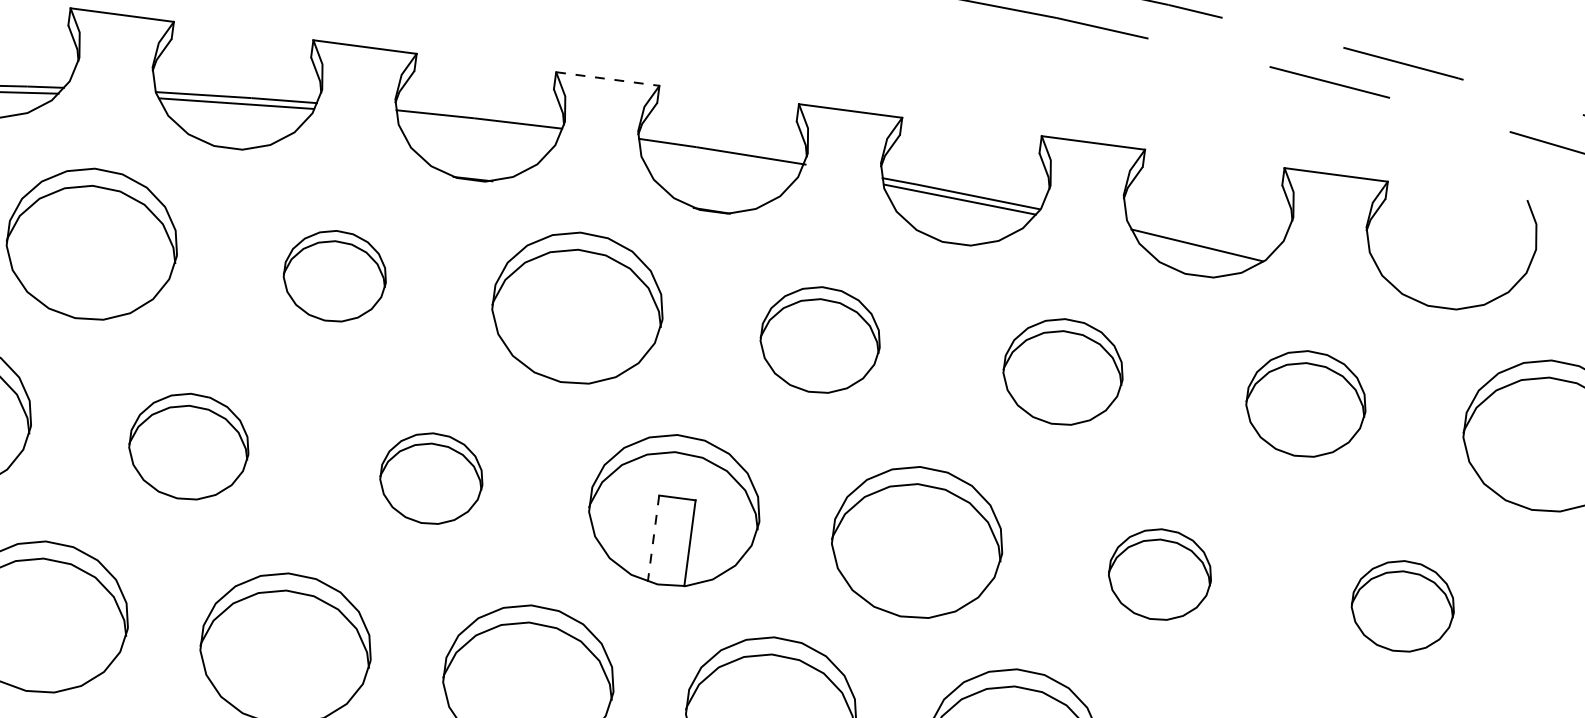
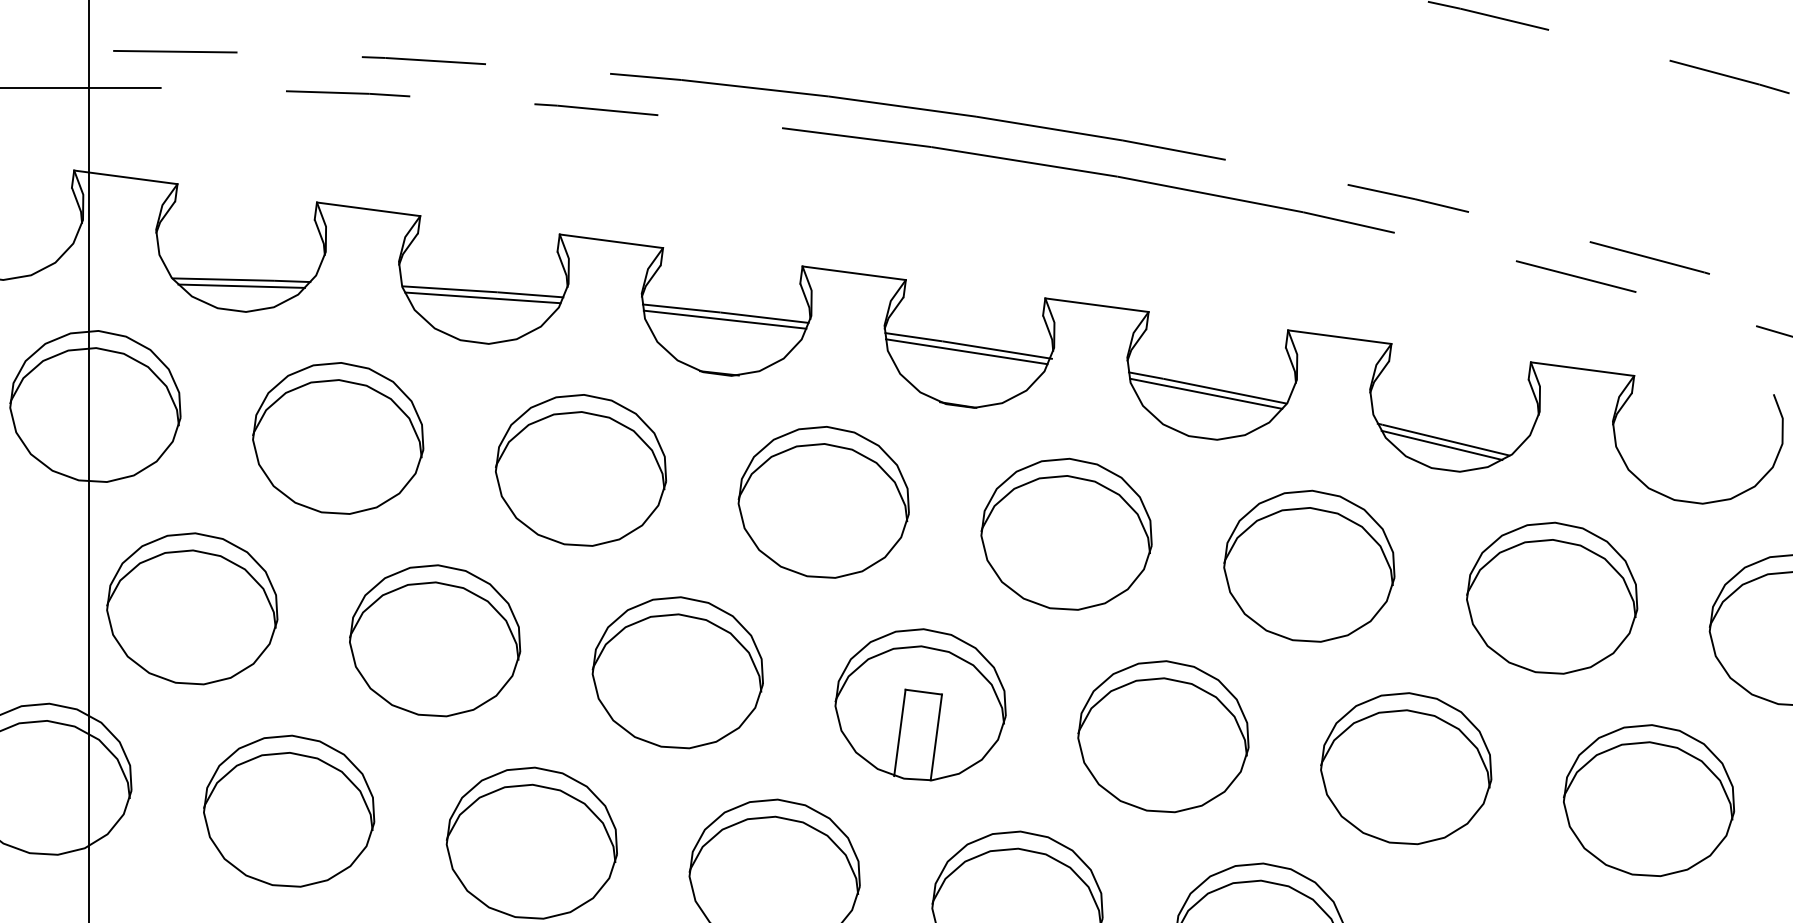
line: (608, 79) -> (854, 273), dashed -> solid
line: (478, 125) -> (724, 319), added
line: (720, 157) -> (966, 351), added
line: (1195, 251) -> (1441, 445), added
part: (335, 276) -> (581, 470), size x1.67
part: (820, 339) -> (1066, 533), size x1.43
part: (1063, 371) -> (1309, 565), size x1.43
part: (1306, 403) -> (1552, 597), size x1.43
part: (189, 446) -> (435, 640), size x1.43
part: (431, 478) -> (677, 672), size x1.67
line: (653, 538) -> (899, 732), dashed -> solid
part: (1160, 574) -> (1406, 768), size x1.67
part: (1403, 606) -> (1649, 800), size x1.67

